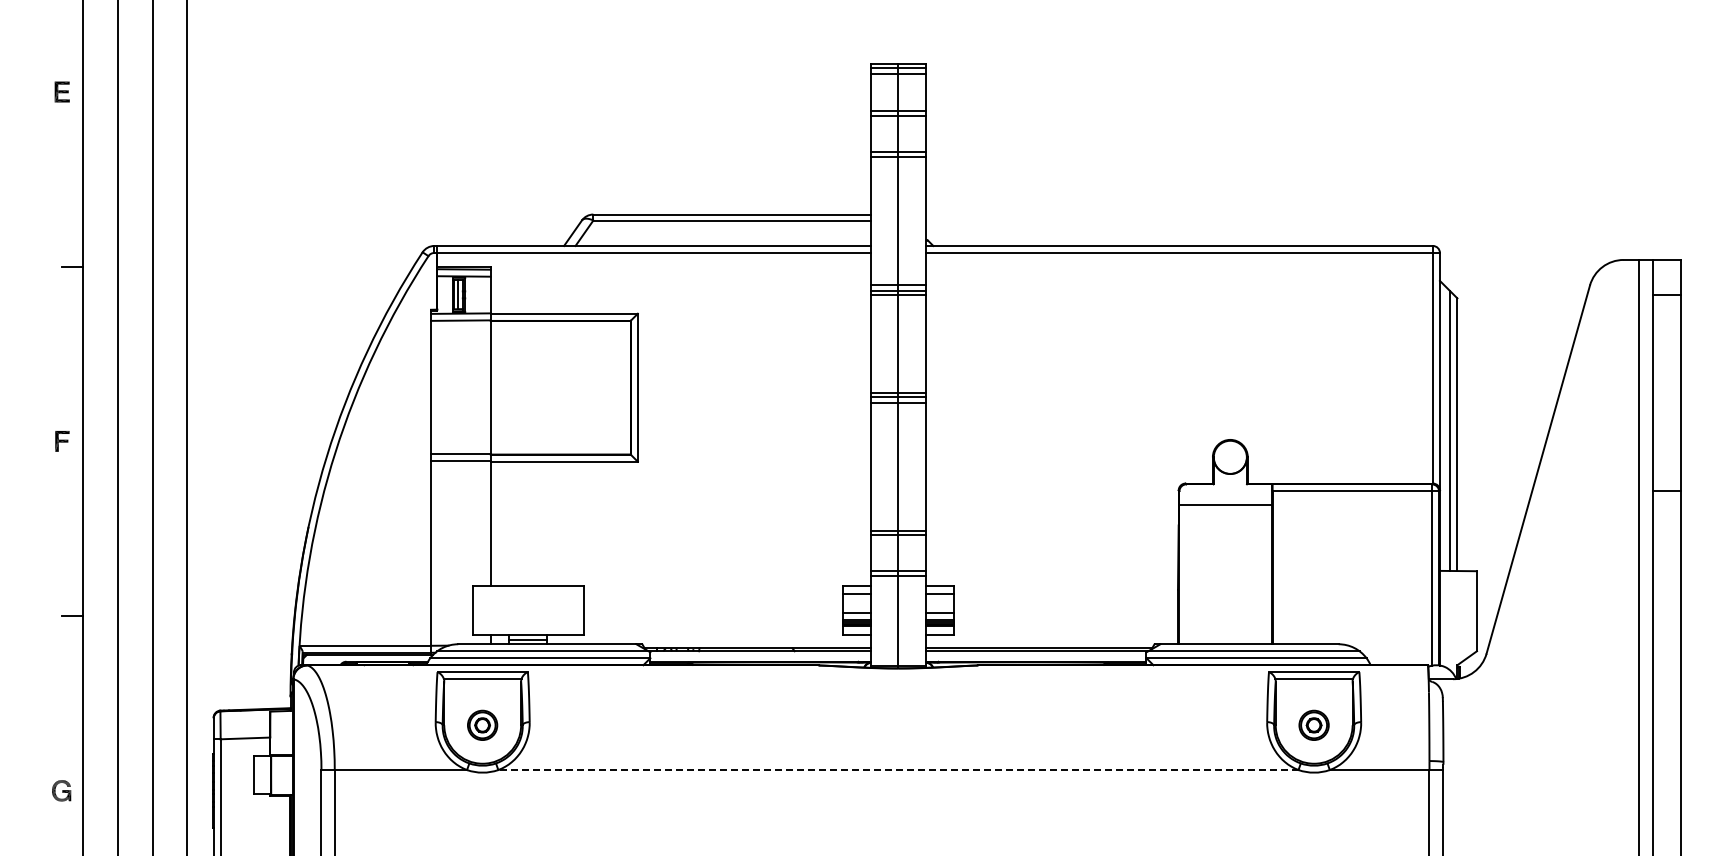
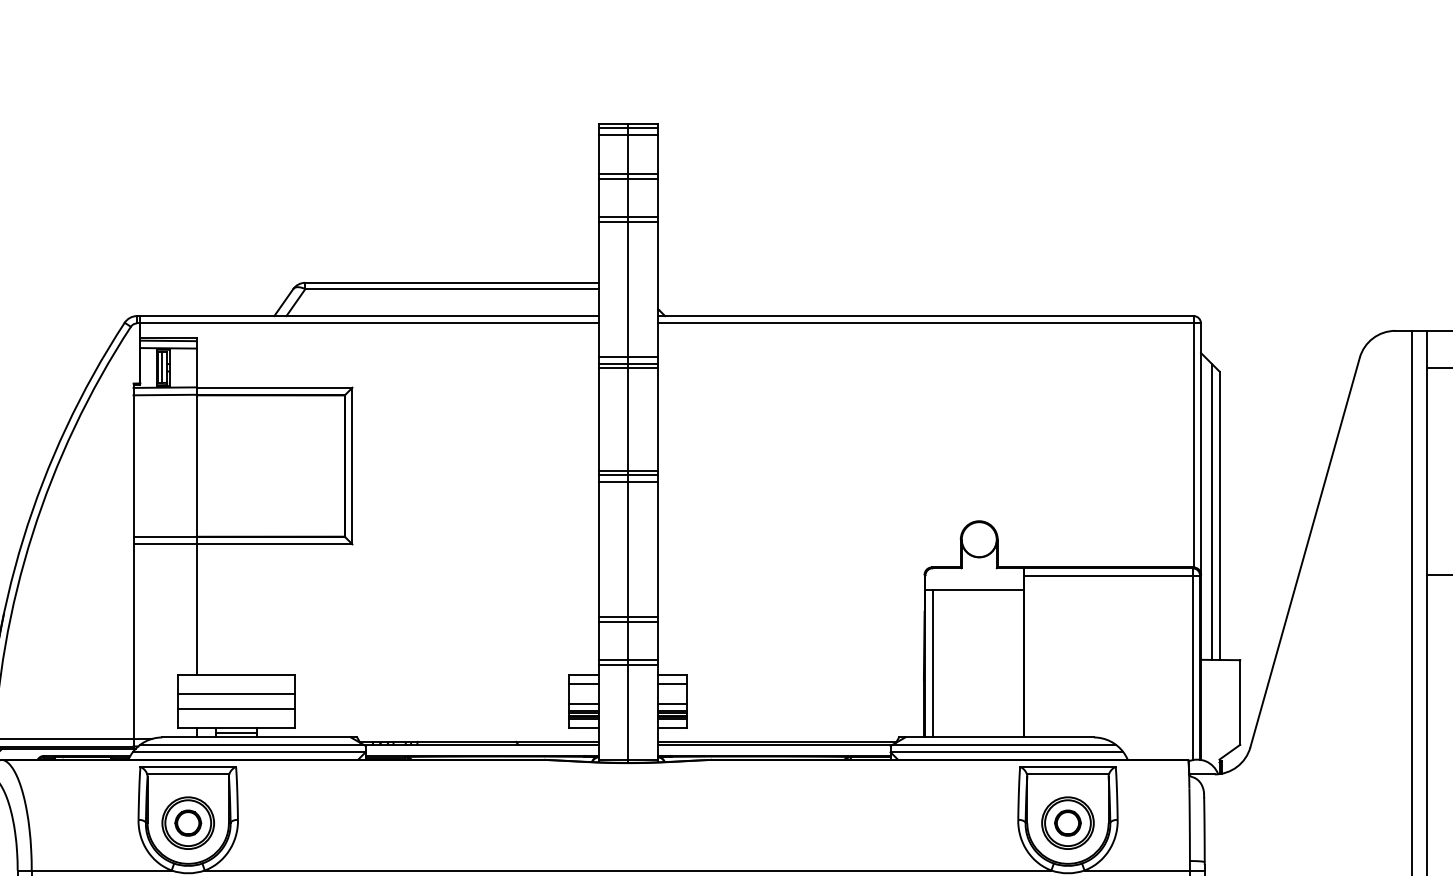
line: (1186, 574) -> (932, 663), added
line: (527, 603) -> (235, 694), added
line: (527, 617) -> (235, 709), added
part: (482, 725) -> (188, 823), size x1.67
part: (1313, 725) -> (1067, 823), size x1.67
line: (897, 770) -> (627, 871), dashed -> solid

